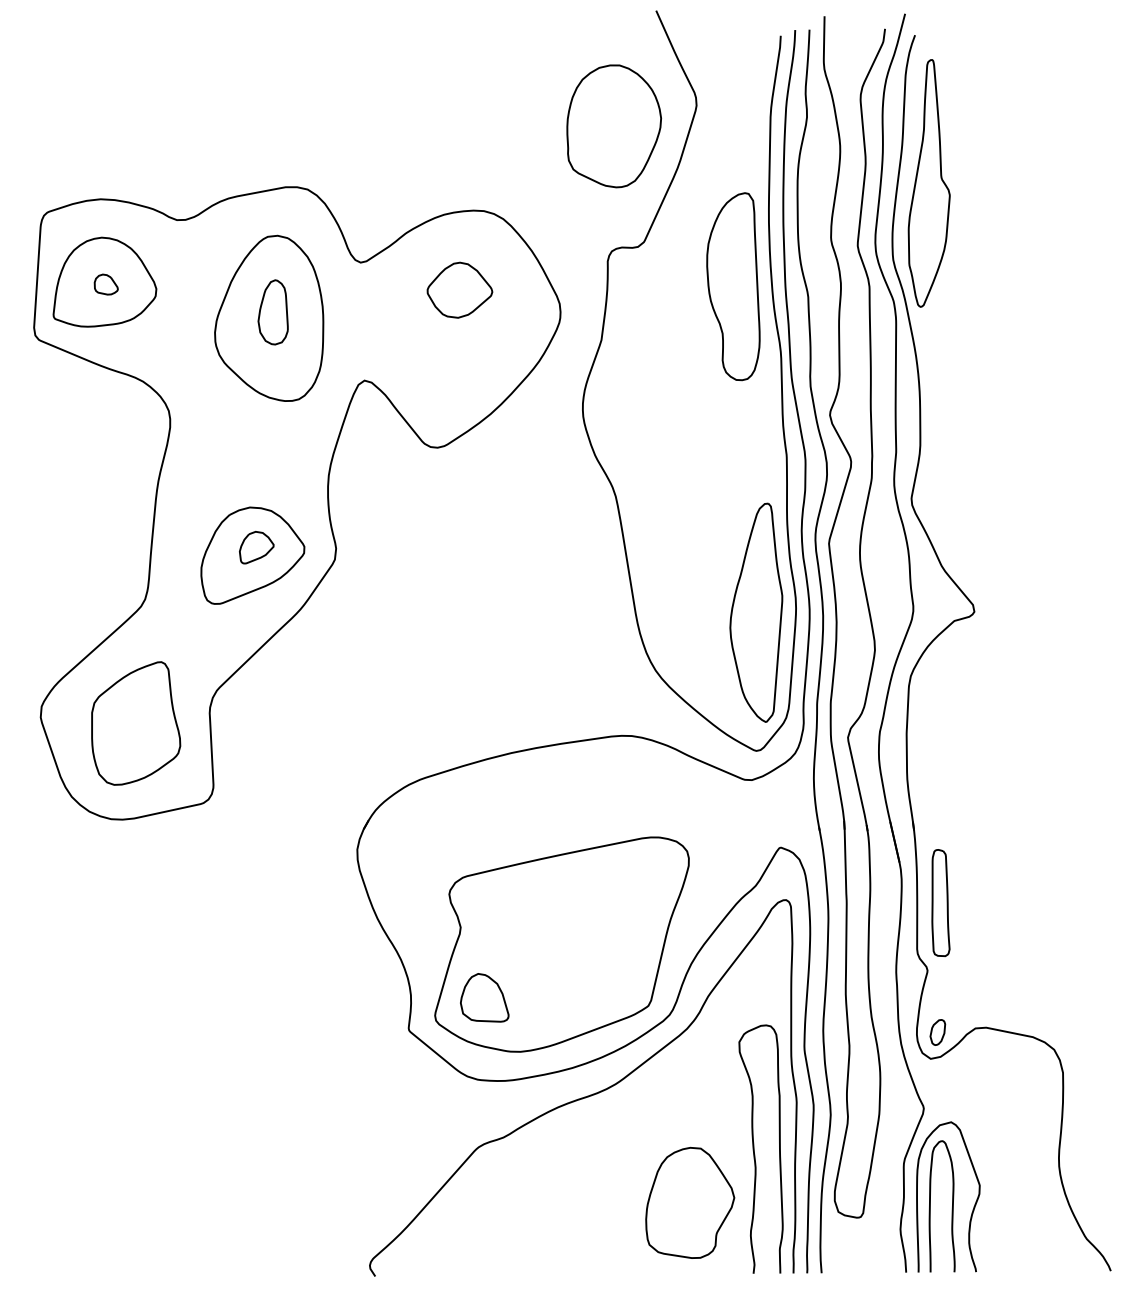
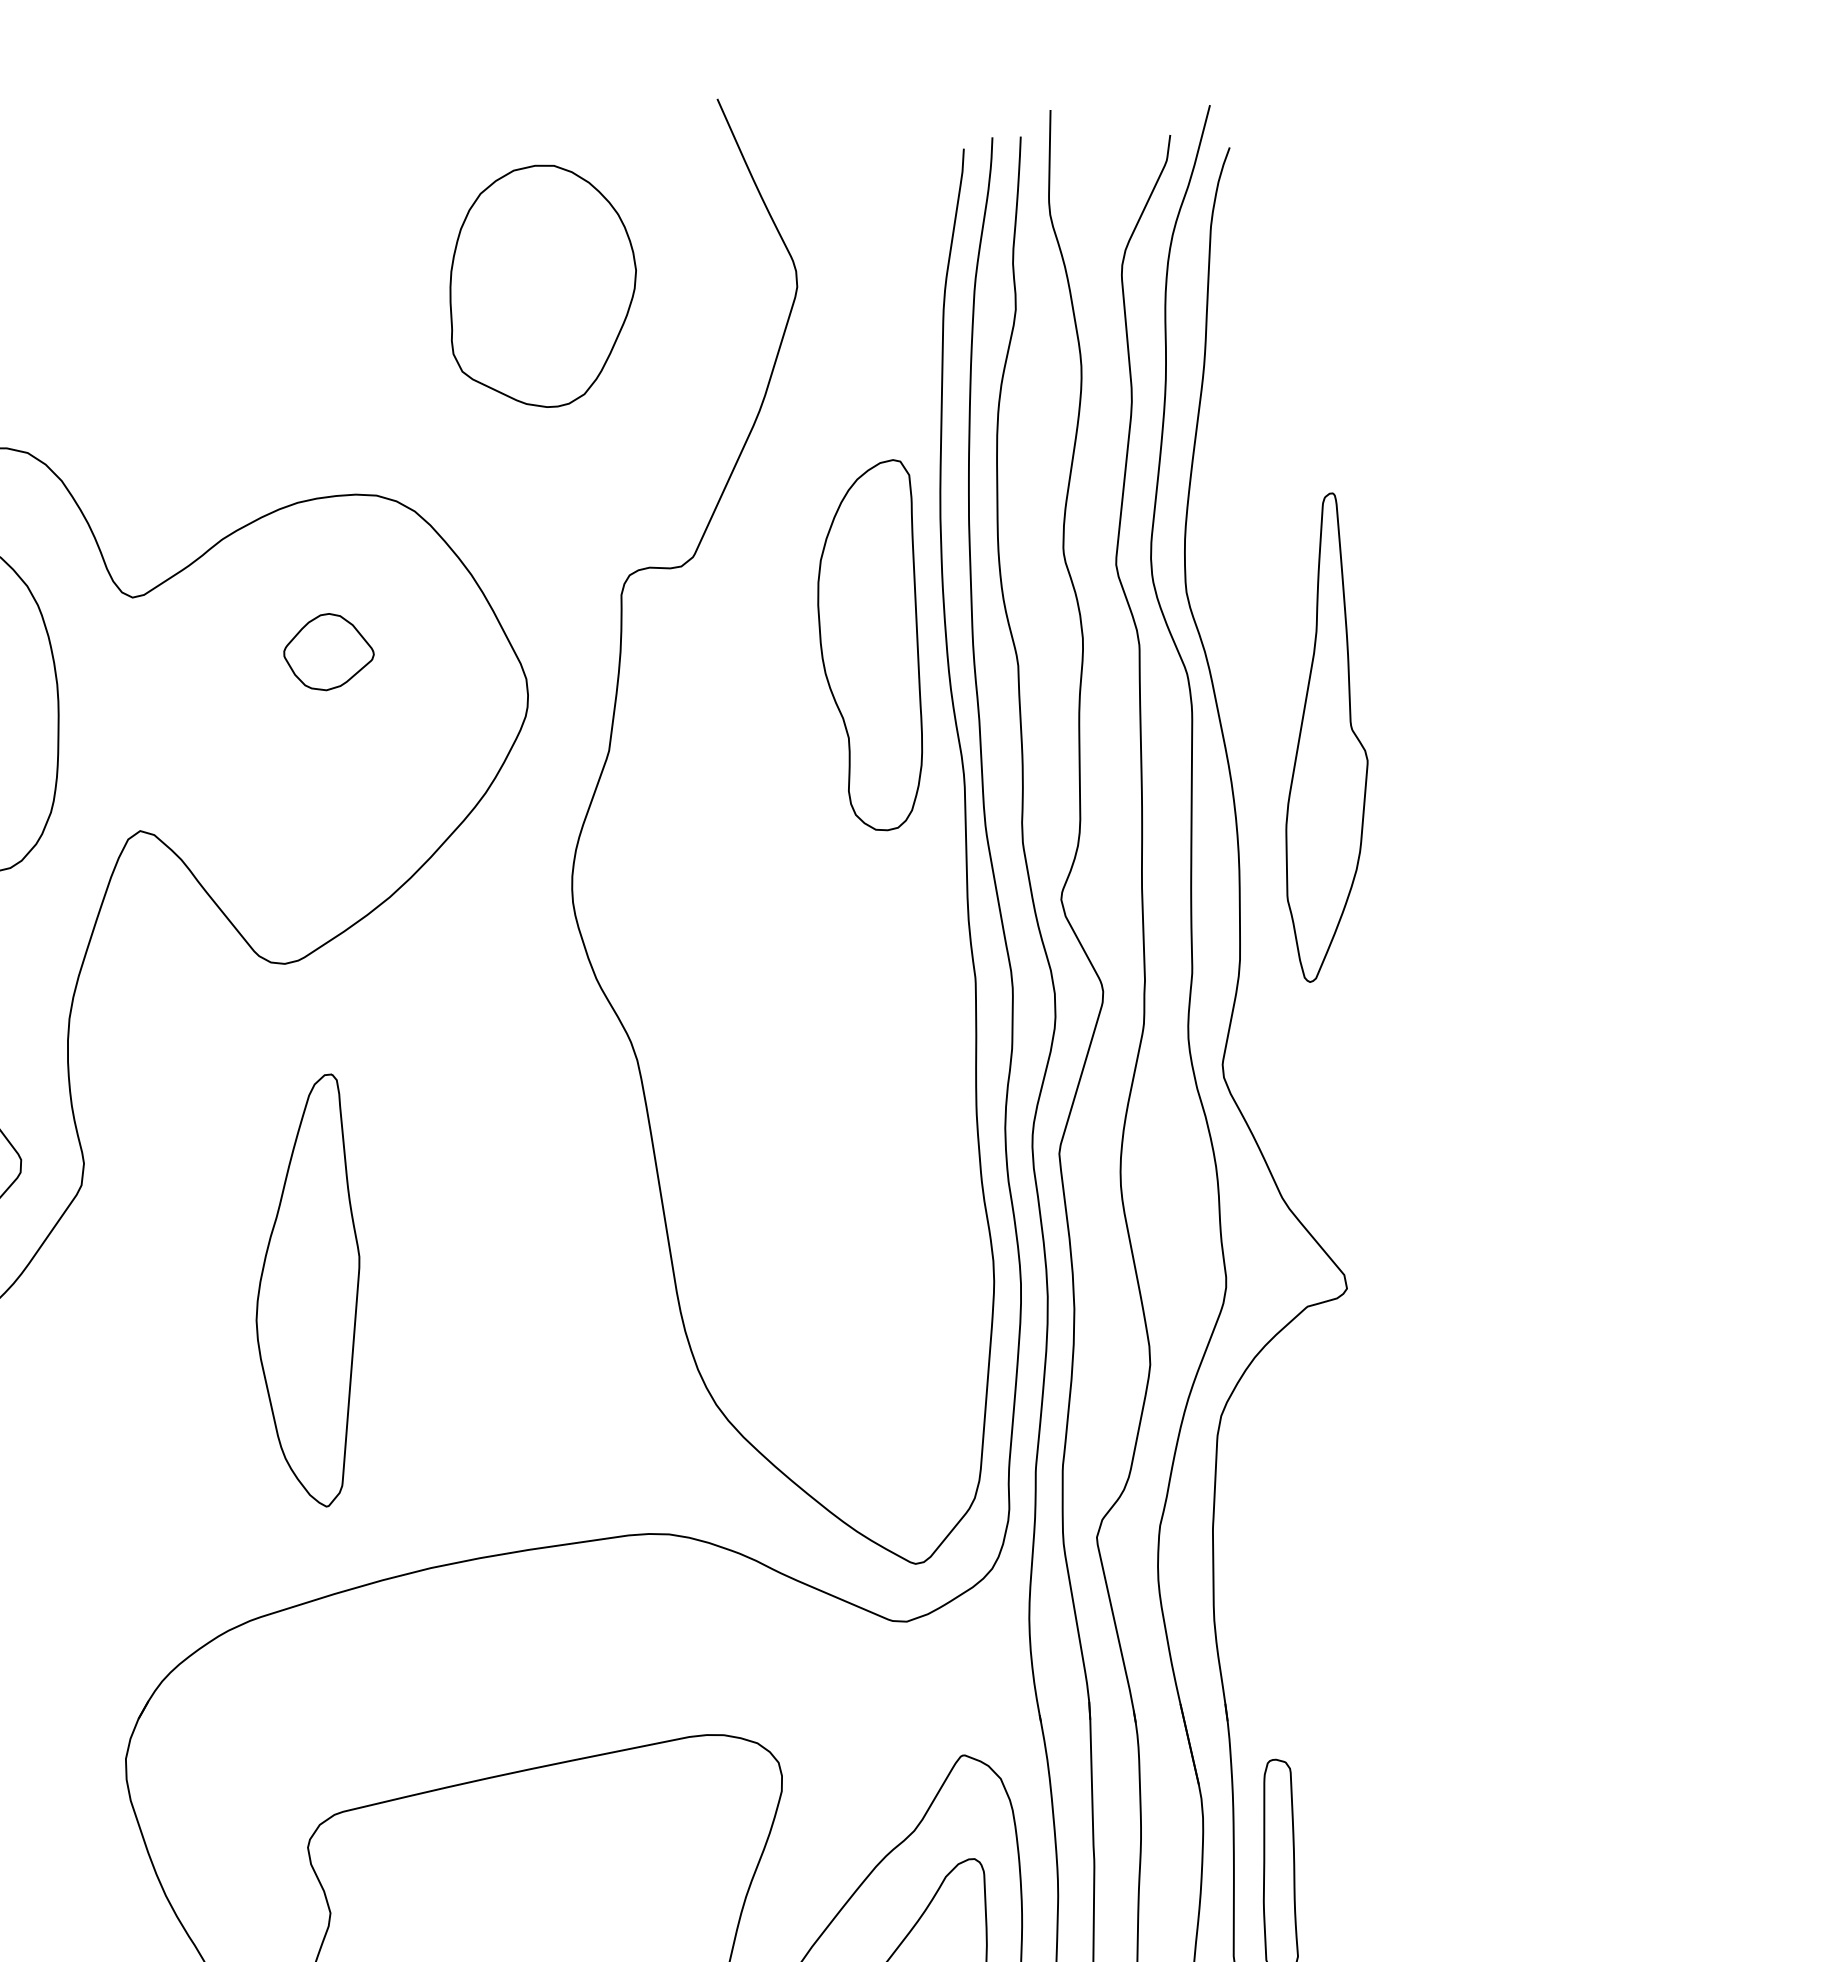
part: (613, 126) -> (541, 286), moved
part: (928, 183) -> (1325, 737), moved
part: (459, 289) -> (328, 650), size x0.7
part: (756, 612) -> (308, 1289), moved

